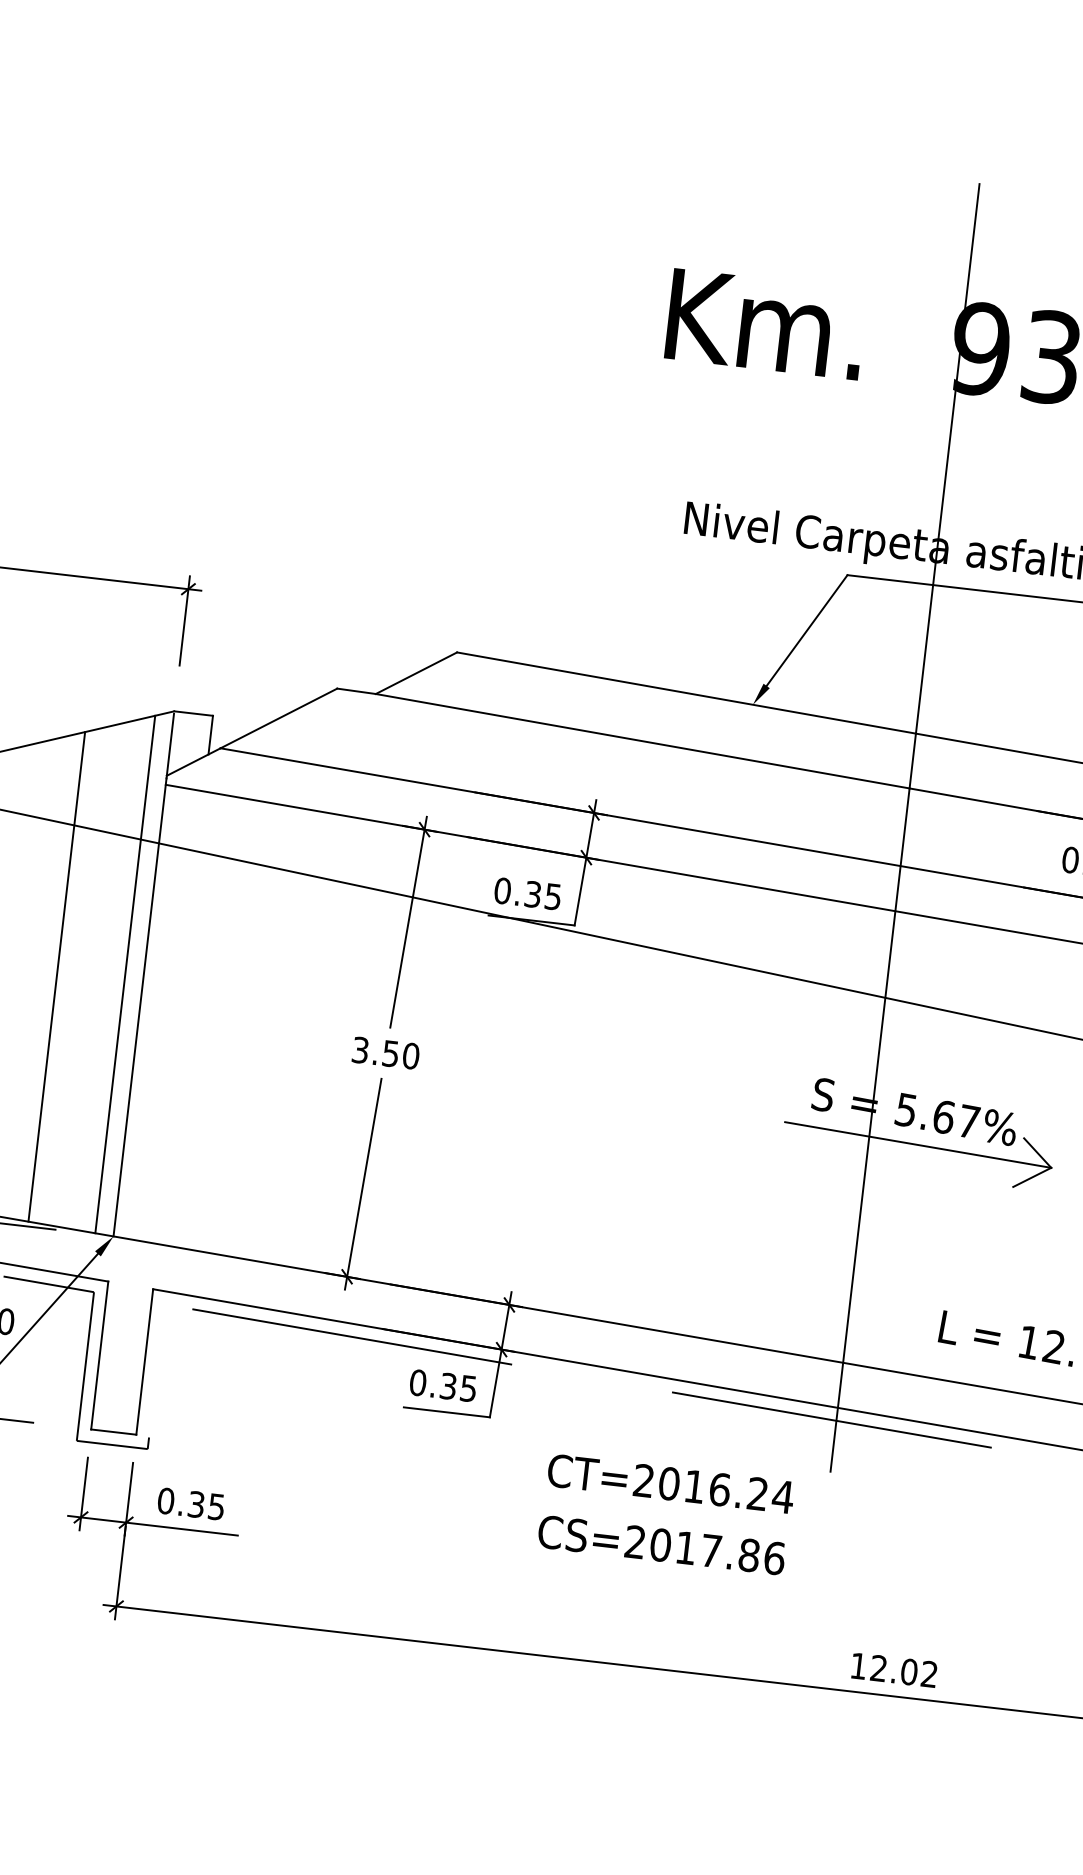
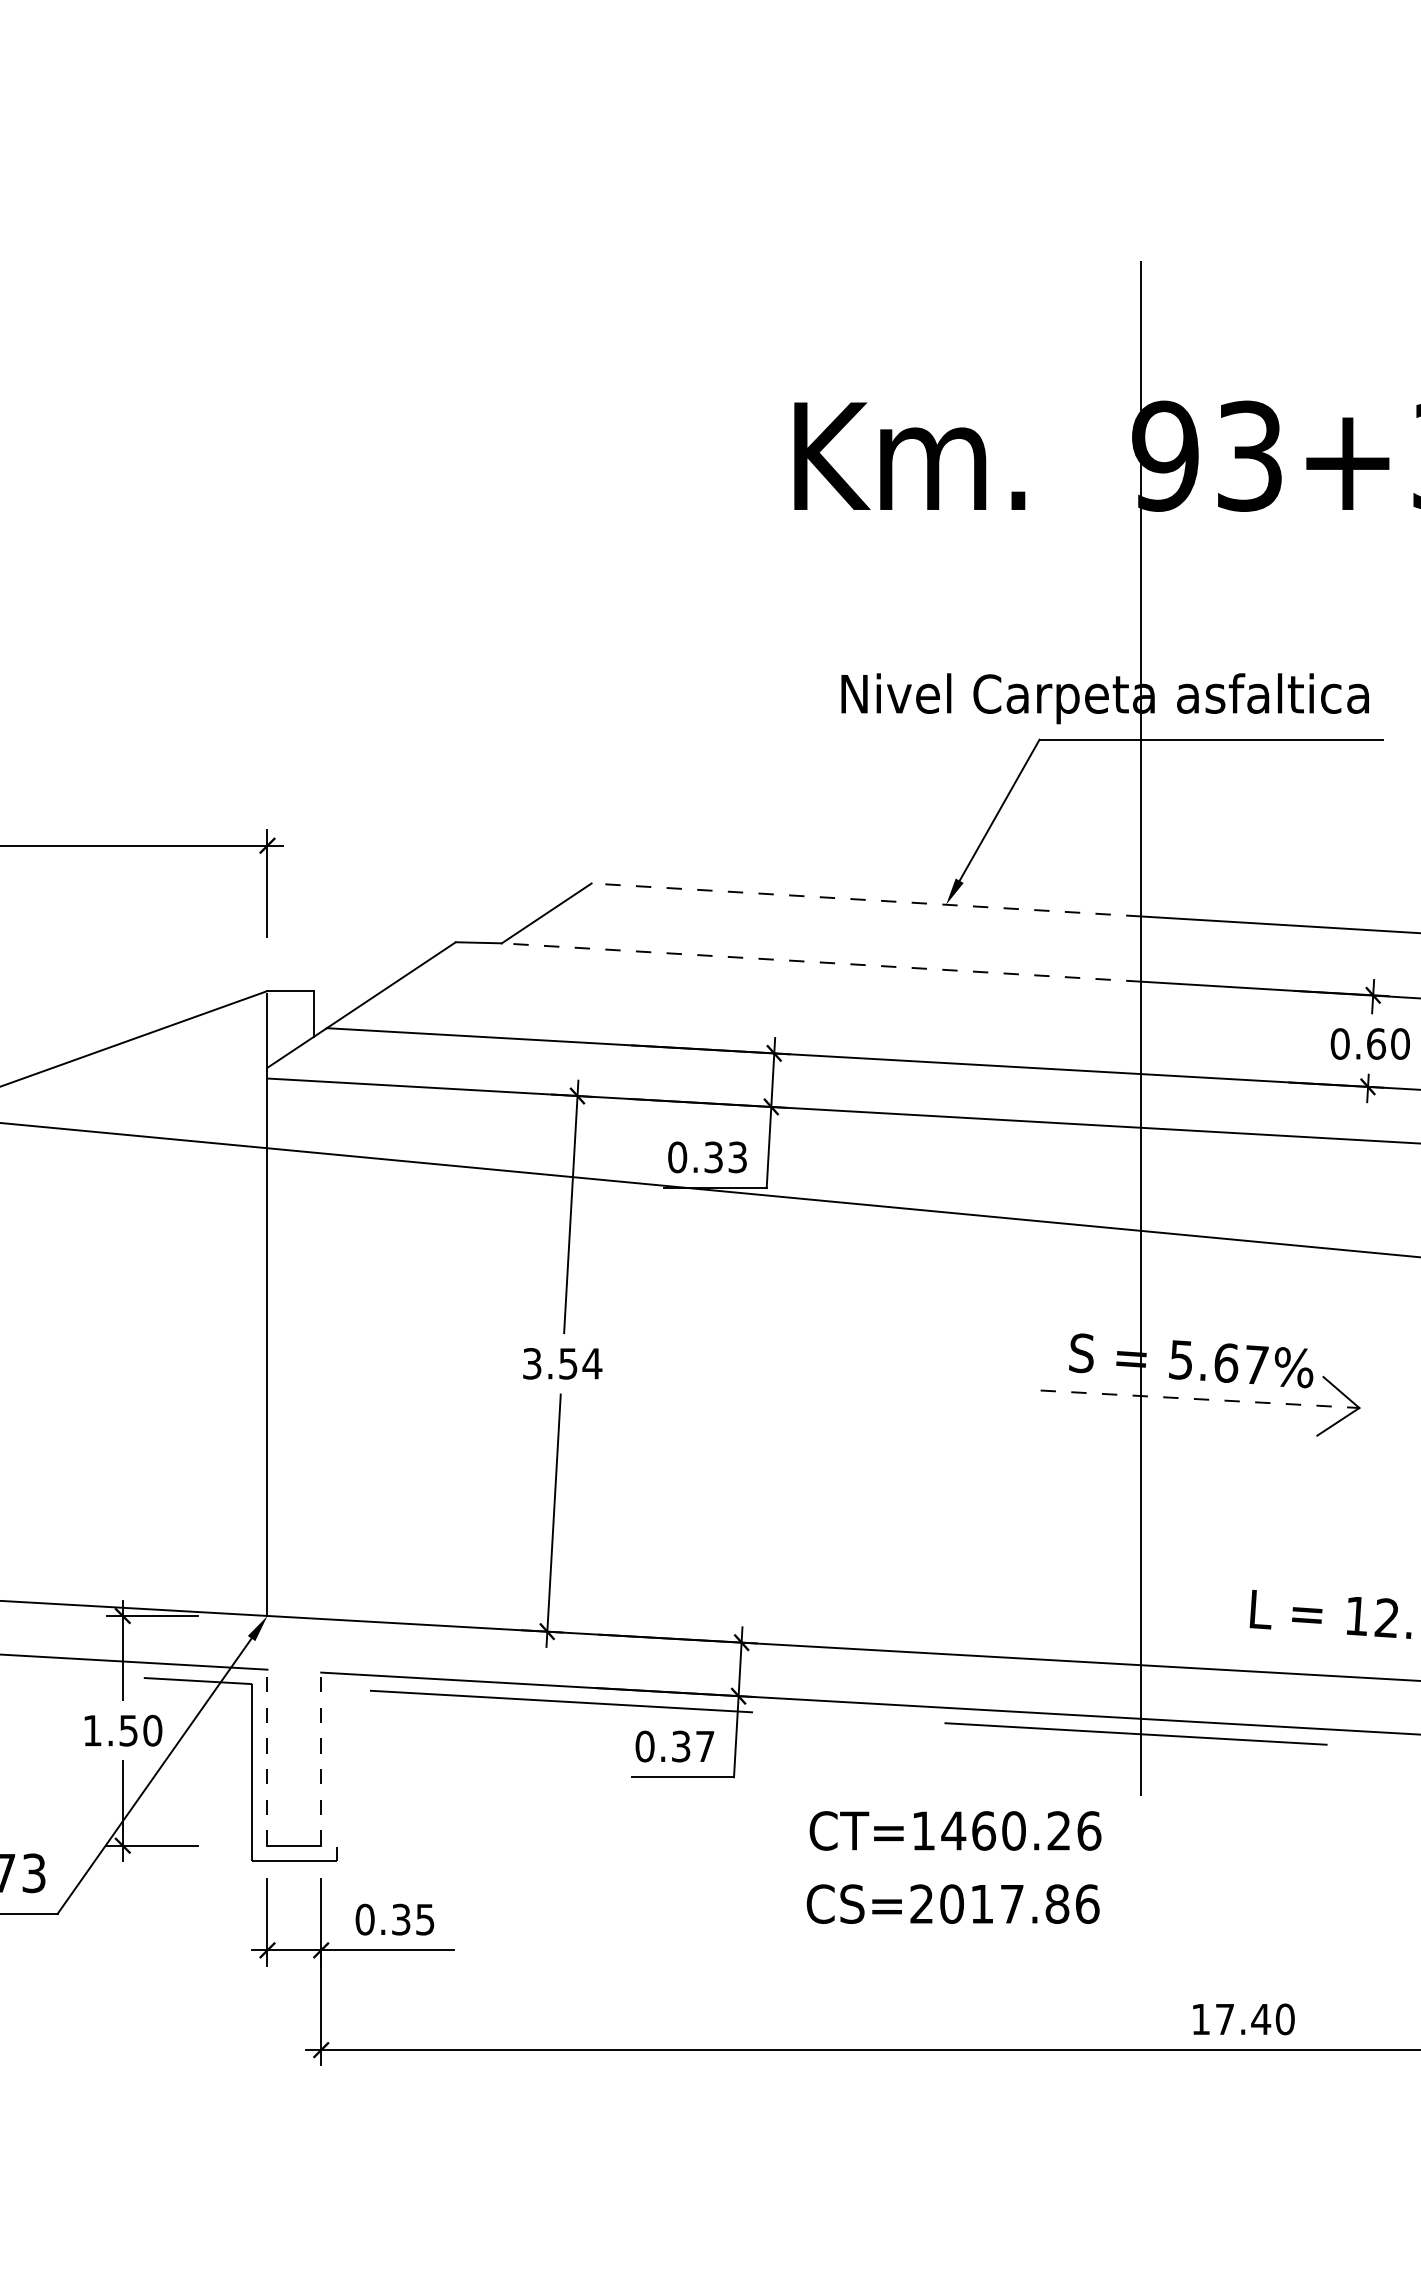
line: (686, 692) -> (866, 899), solid -> dashed
line: (642, 741) -> (821, 962), solid -> dashed
text: (553, 896) -> (737, 1156), 0.35 -> 0.33
line: (125, 974) -> (245, 1306), removed
line: (56, 976) -> (165, 1318), removed
text: (411, 1055) -> (592, 1363), 3.50 -> 3.54
line: (918, 1145) -> (1200, 1399), solid -> dashed
line: (99, 1355) -> (267, 1757), solid -> dashed
line: (144, 1362) -> (321, 1759), solid -> dashed
text: (468, 1388) -> (705, 1746), 0.35 -> 0.37
text: (713, 1488) -> (1006, 1830), CT=2016.24 -> CT=1460.26
text: (903, 1671) -> (1254, 2019), 12.02 -> 17.40

